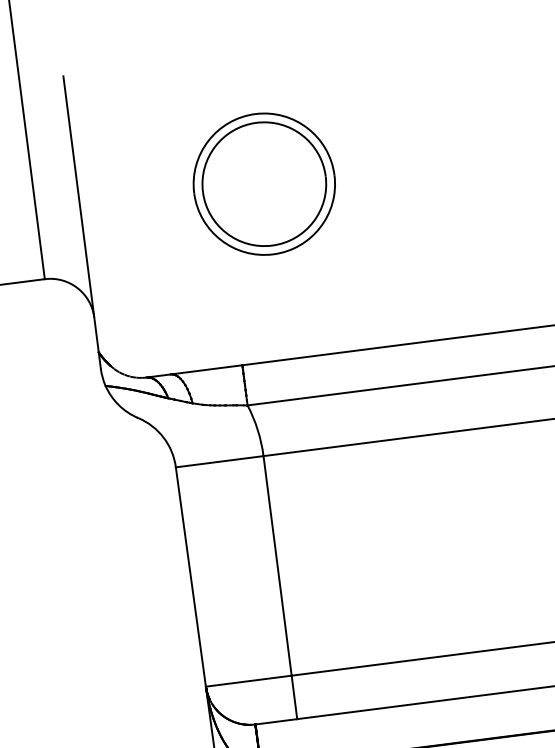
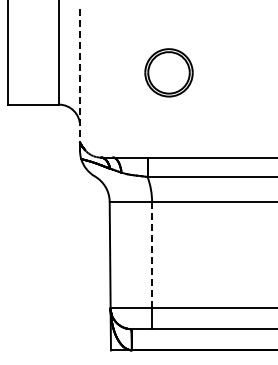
part: (263, 183) -> (168, 72), size x0.7
line: (82, 215) -> (80, 76), solid -> dashed
line: (278, 564) -> (152, 254), solid -> dashed

